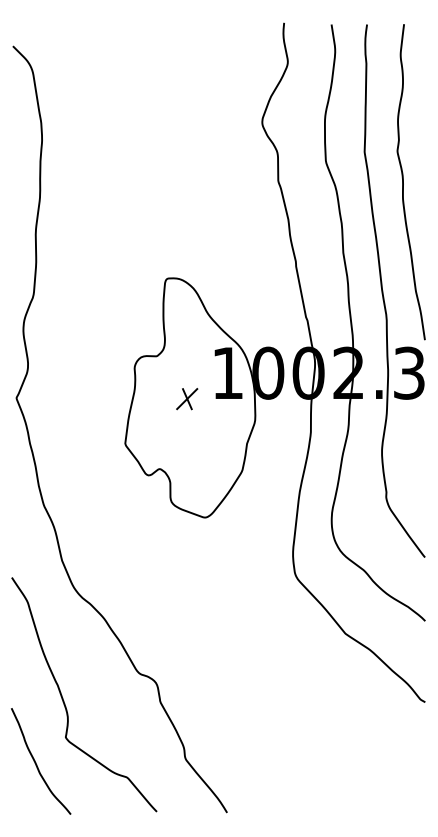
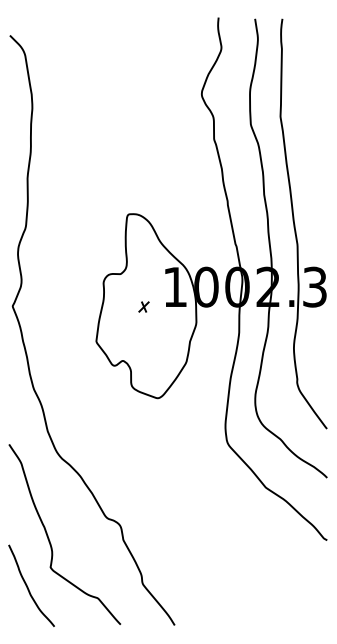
curve: (403, 181) -> (310, 139), removed
part: (186, 398) -> (143, 306), size x0.6

